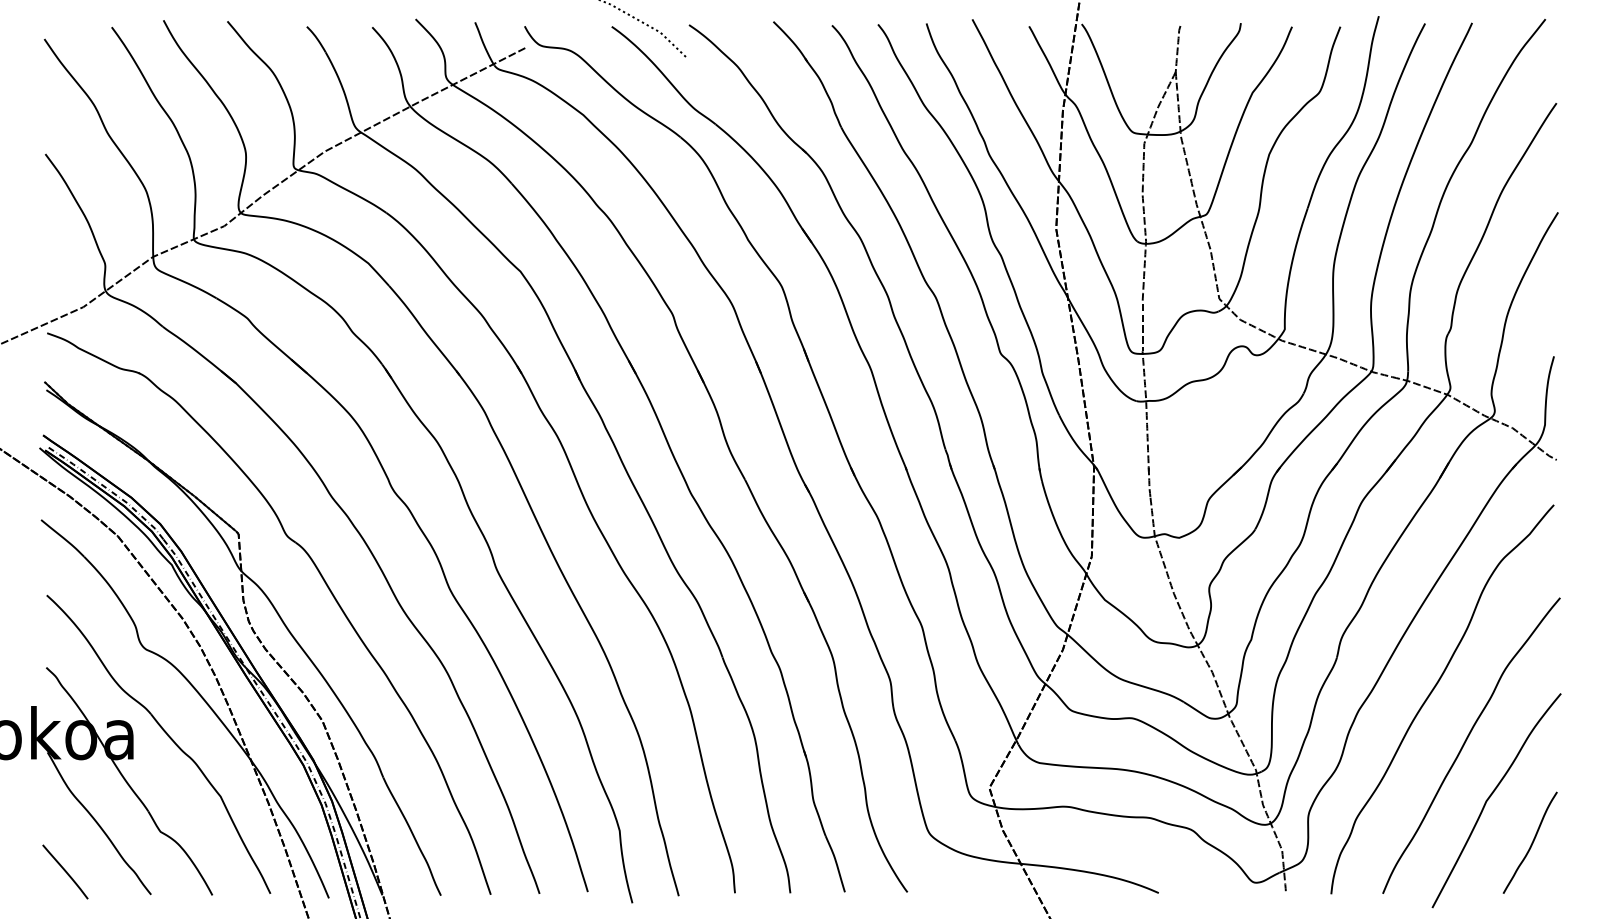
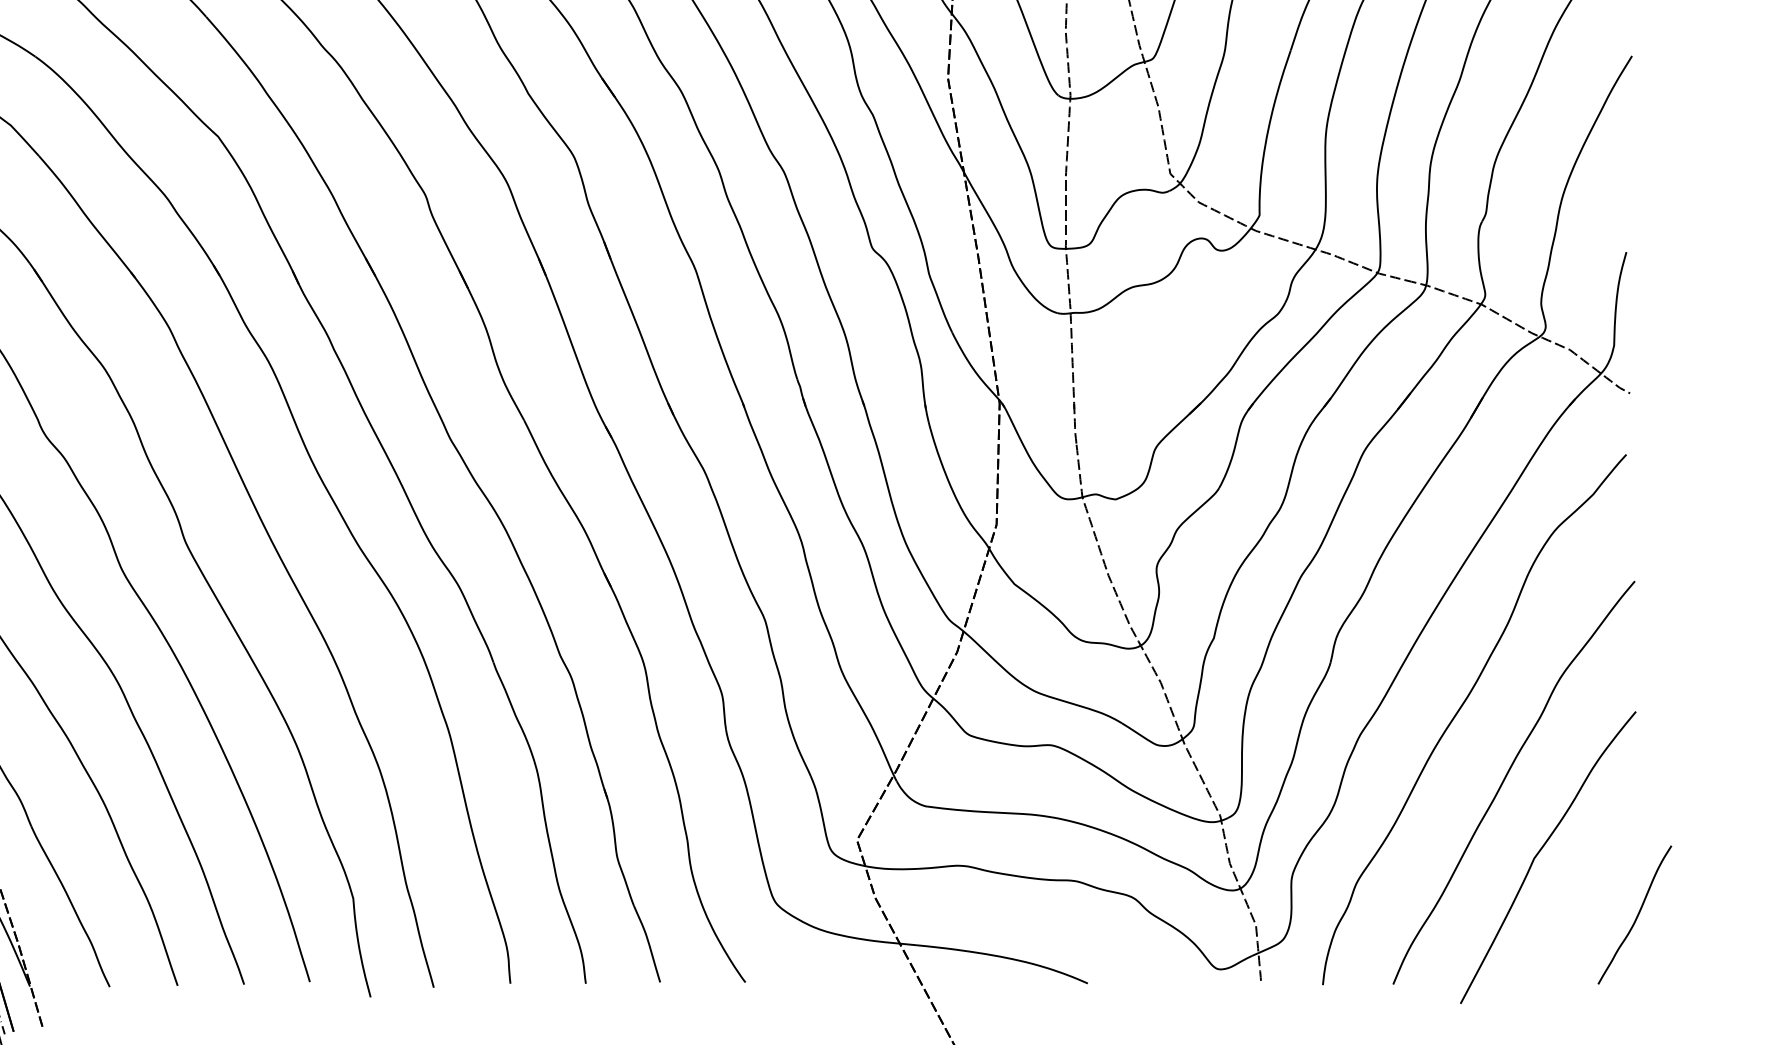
curve: (1531, 842) -> (1636, 914), moved

